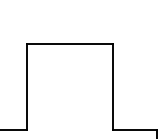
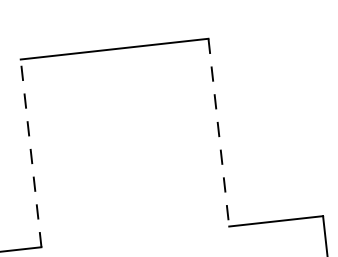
line: (26, 86) -> (30, 152), solid -> dashed
line: (113, 87) -> (219, 133), solid -> dashed

